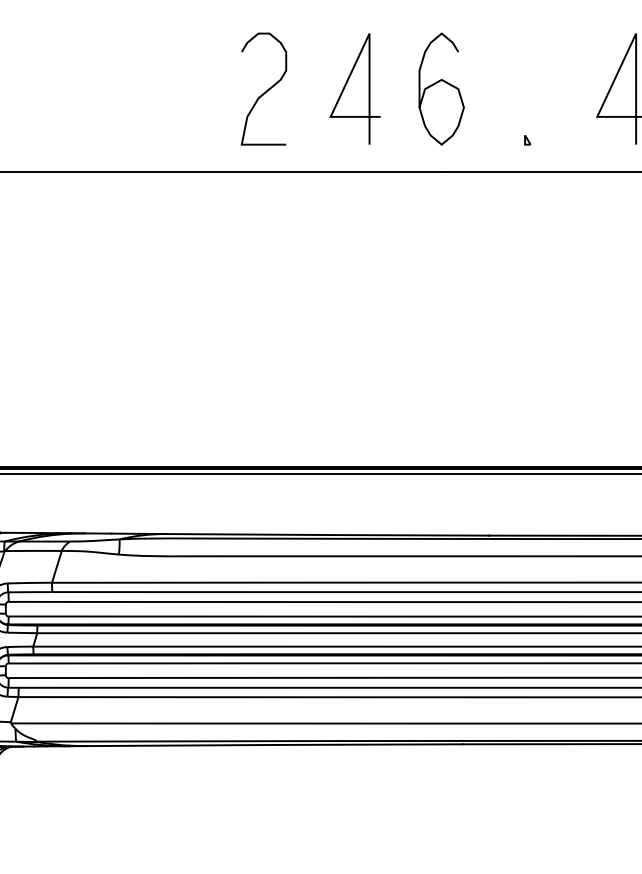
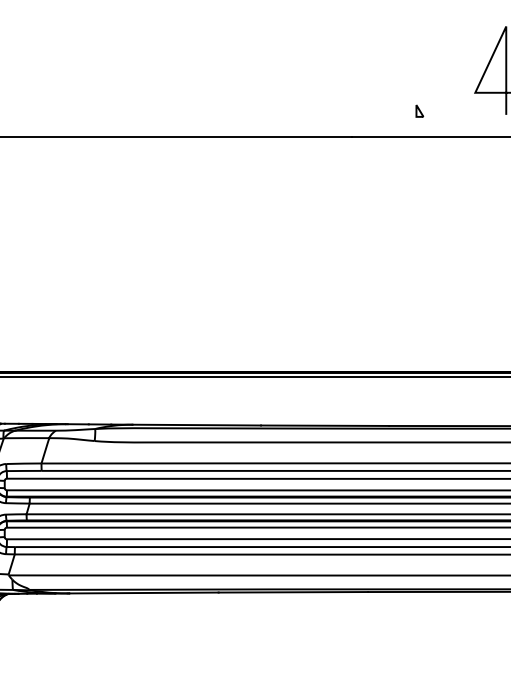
curve: (439, 82) -> (349, 65), removed
line: (346, 85) -> (275, 67), removed
curve: (266, 90) -> (212, 71), removed
part: (527, 140) -> (419, 111), size x1.6

